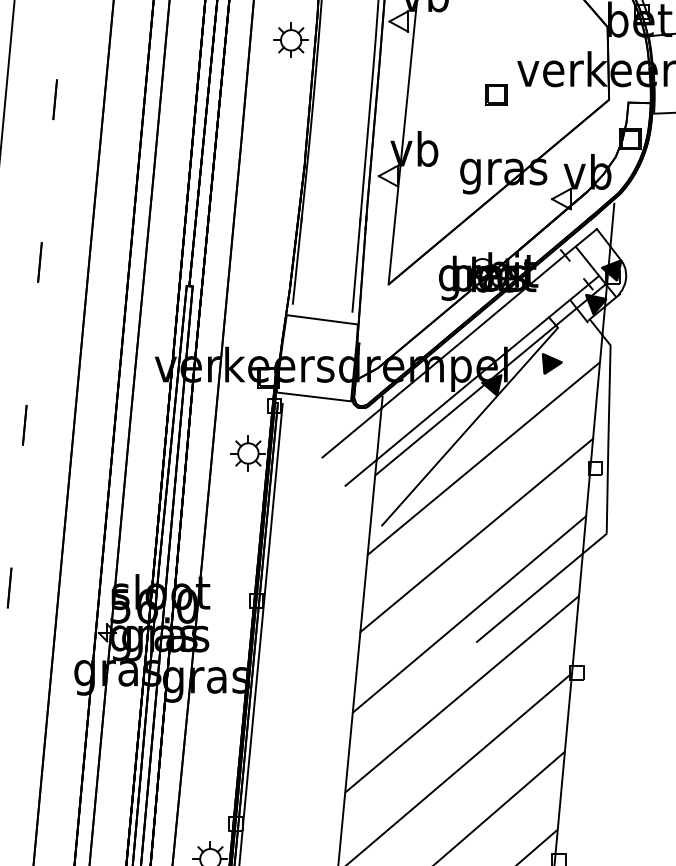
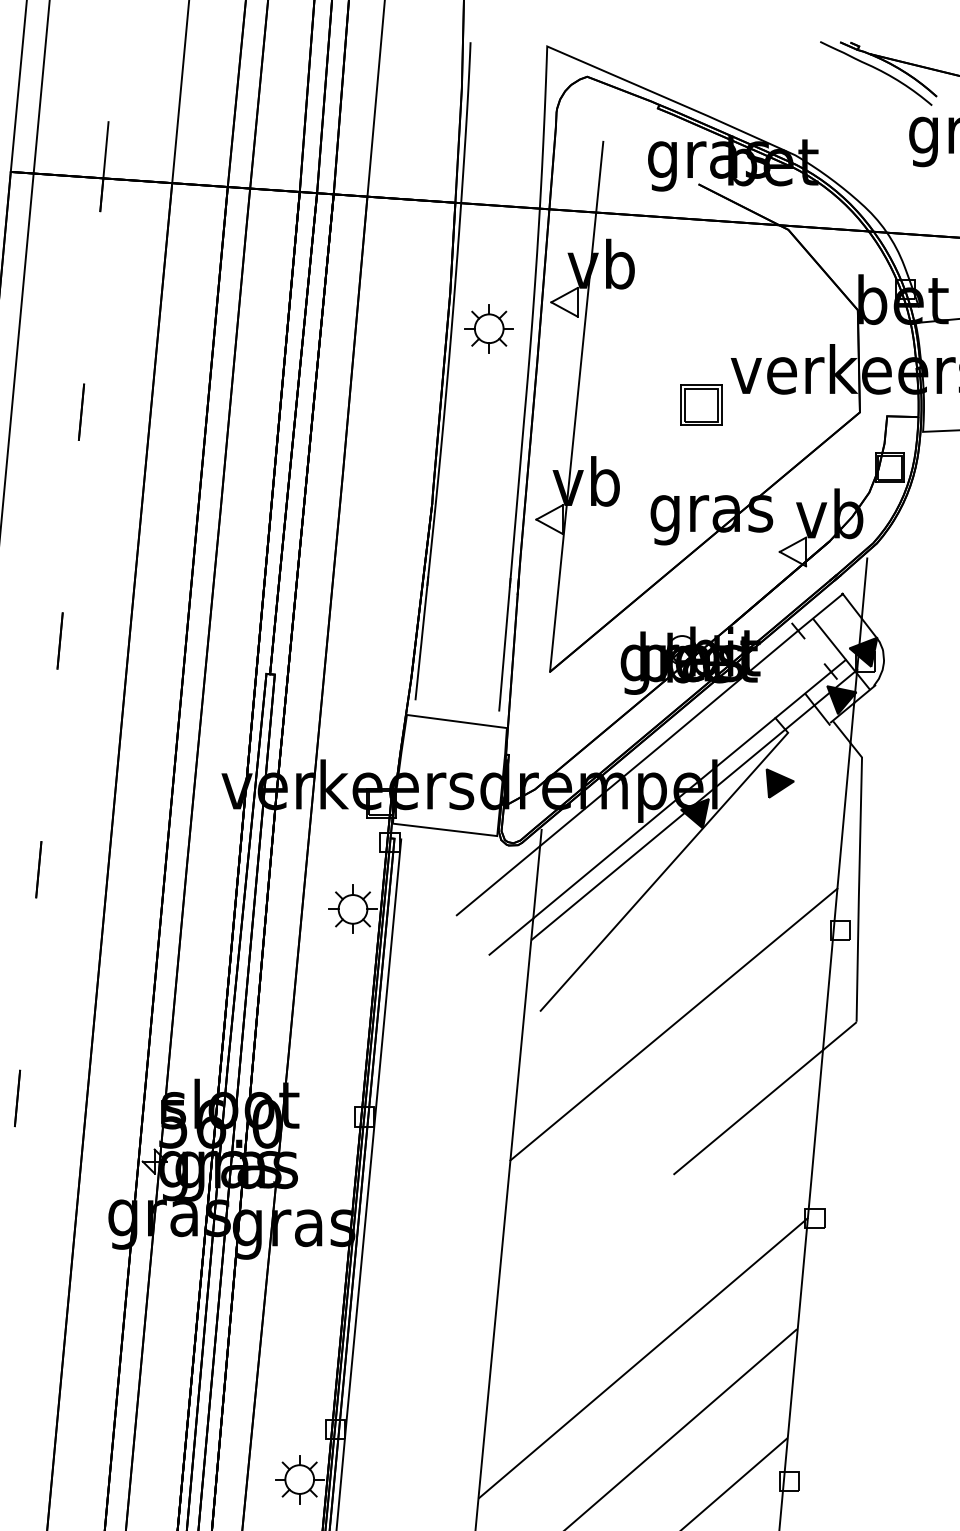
part: (290, 40) -> (488, 328), moved
part: (496, 94) -> (701, 405), size x1.4
line: (483, 458) -> (683, 916), removed
line: (469, 614) -> (663, 1135), removed
line: (462, 694) -> (653, 1247), removed

